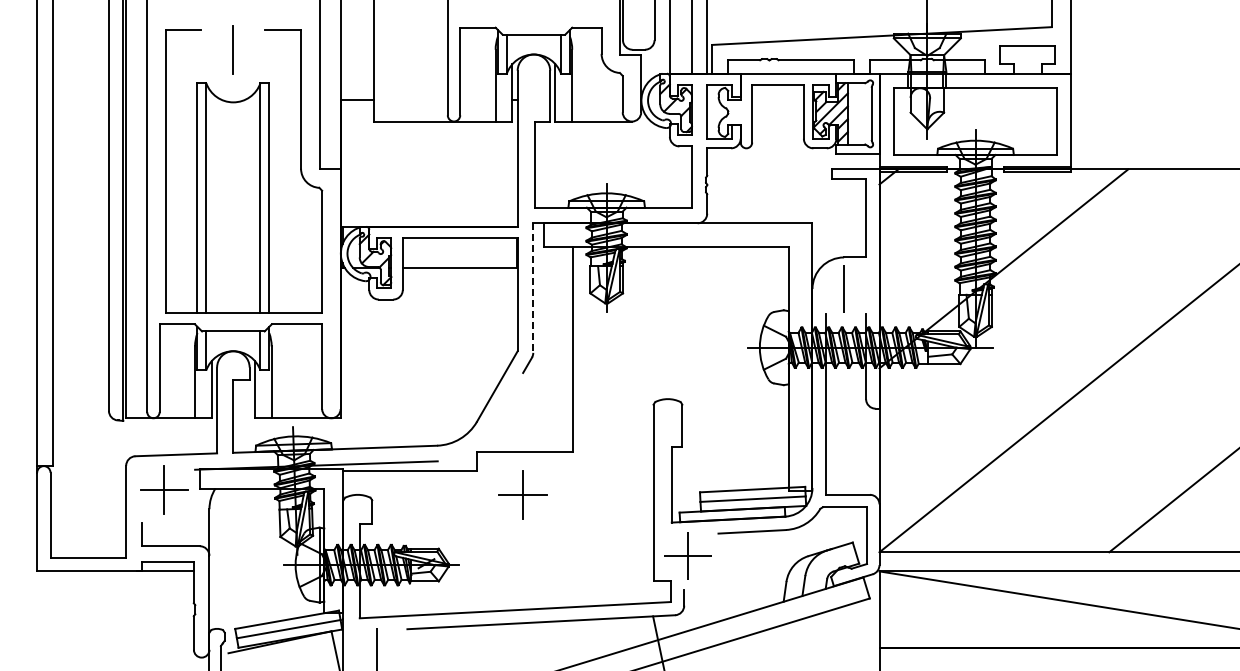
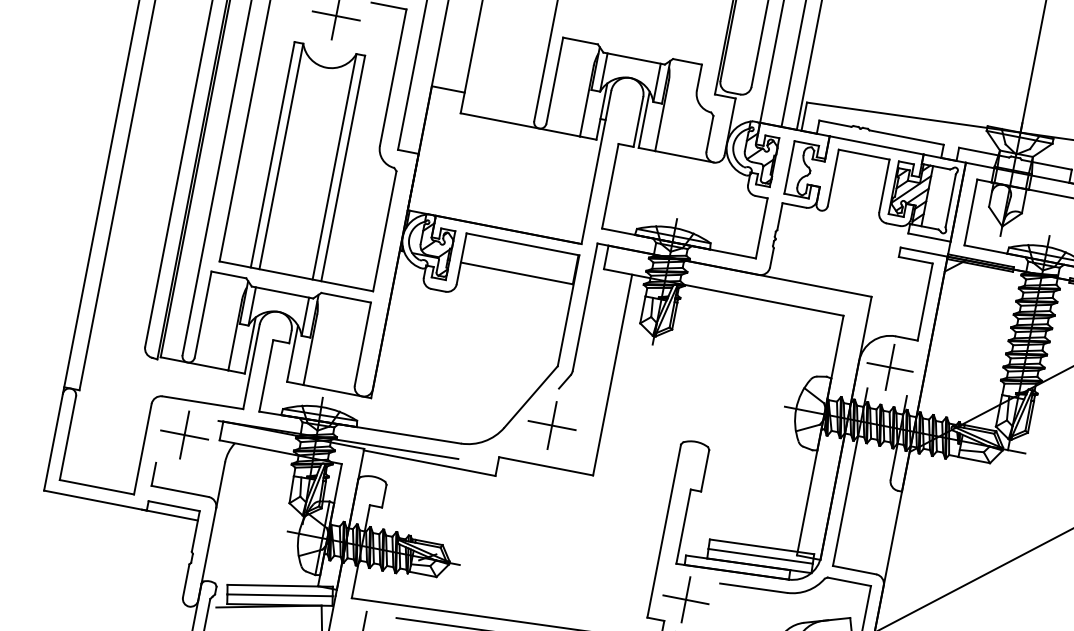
line: (233, 49) -> (336, 15), added
line: (533, 288) -> (585, 307), dashed -> solid
line: (844, 289) -> (890, 367), added
part: (522, 494) -> (551, 425), moved

